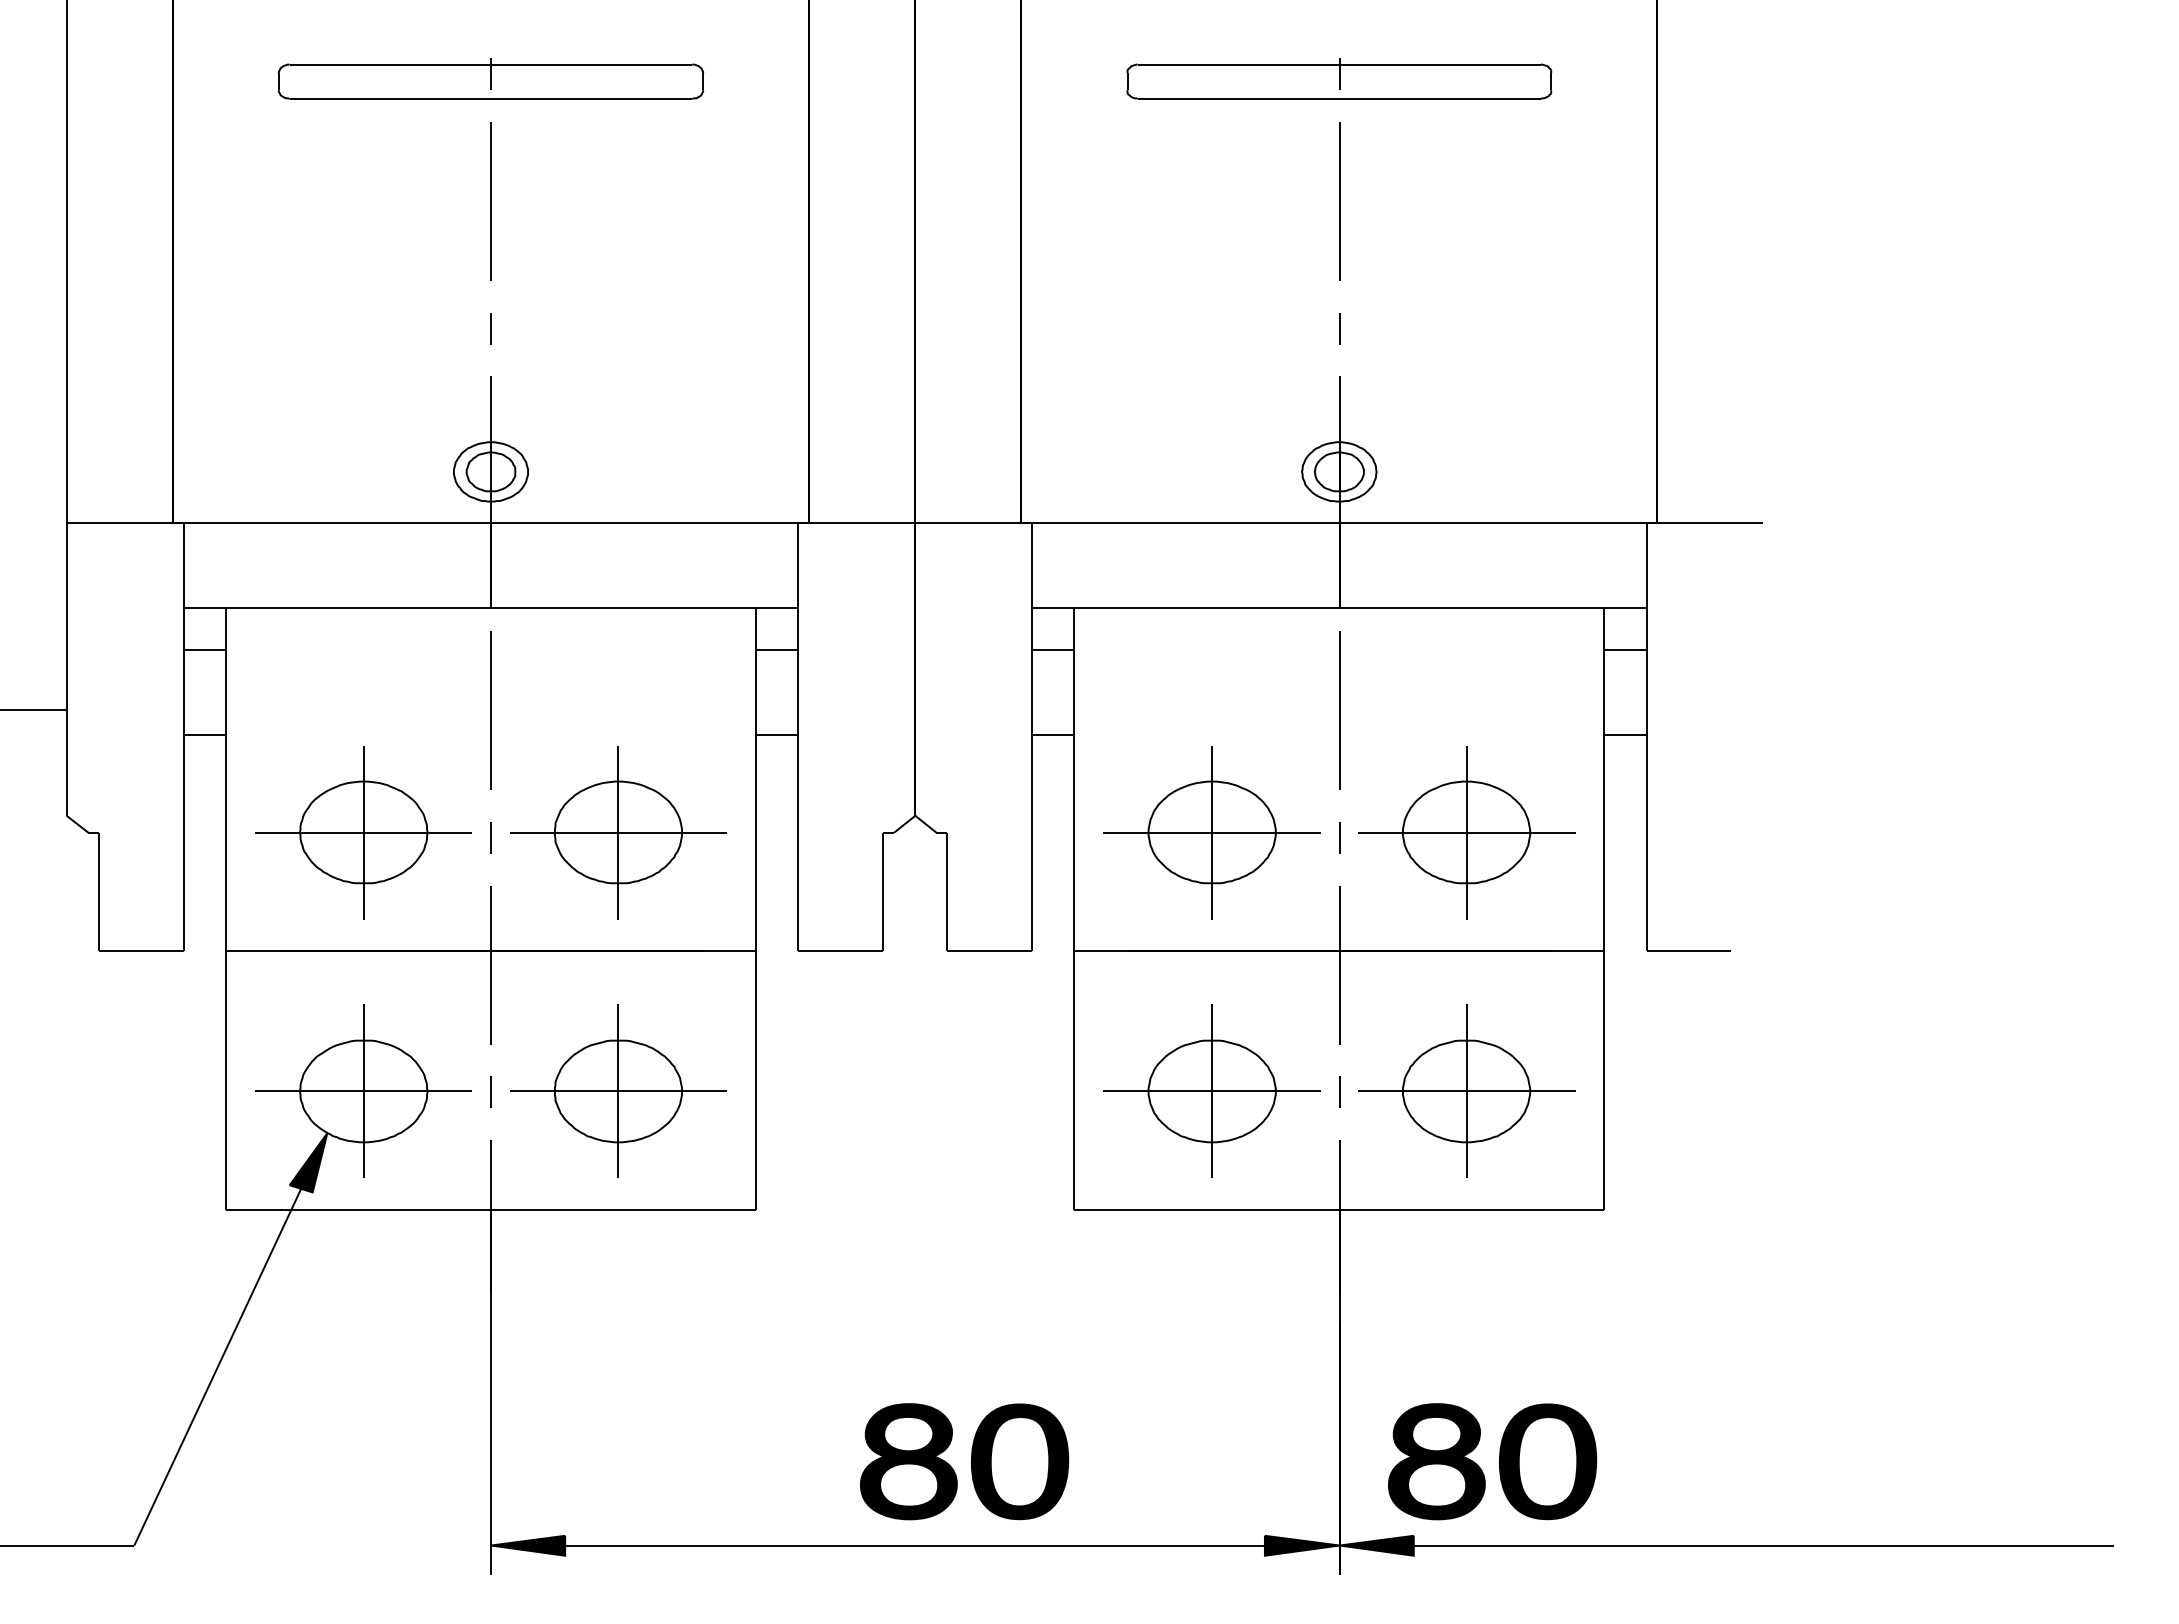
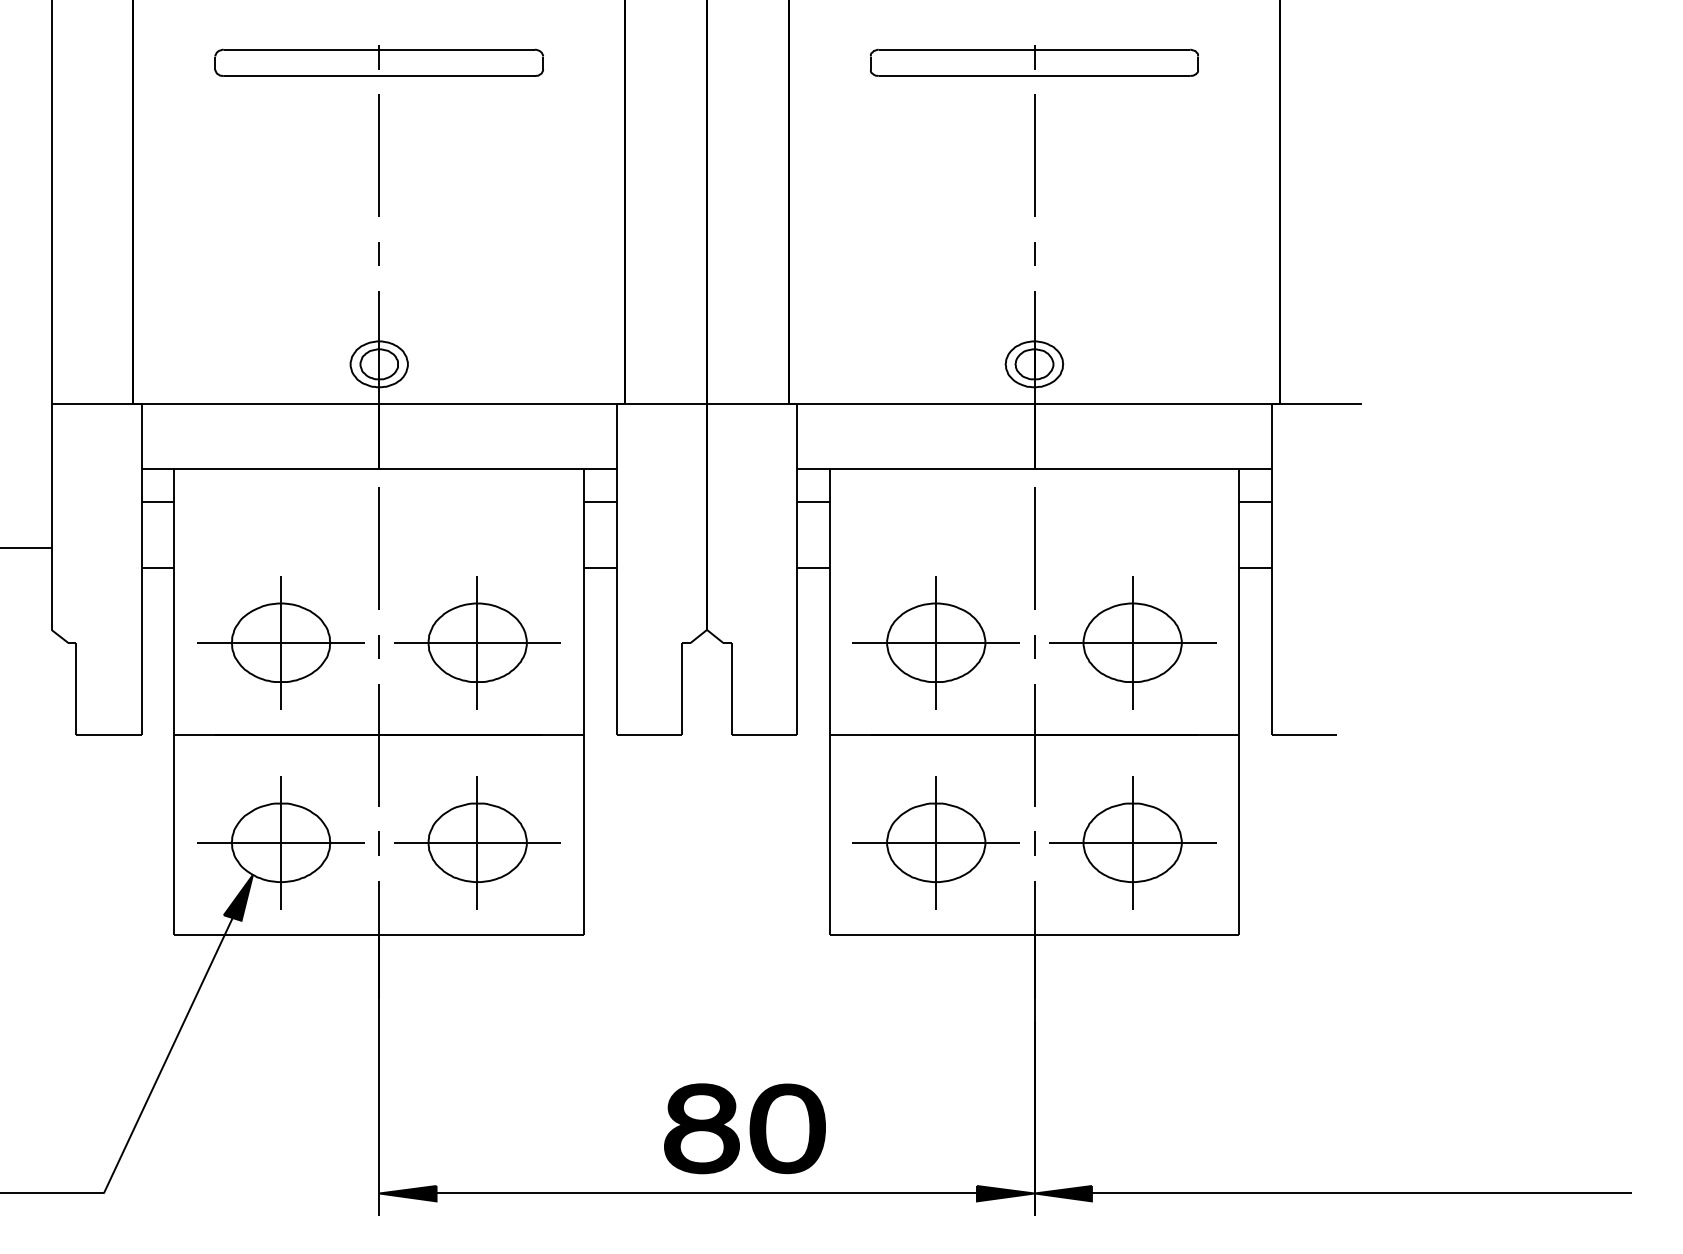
part: (1499, 1461) -> (1158, 1128), removed

